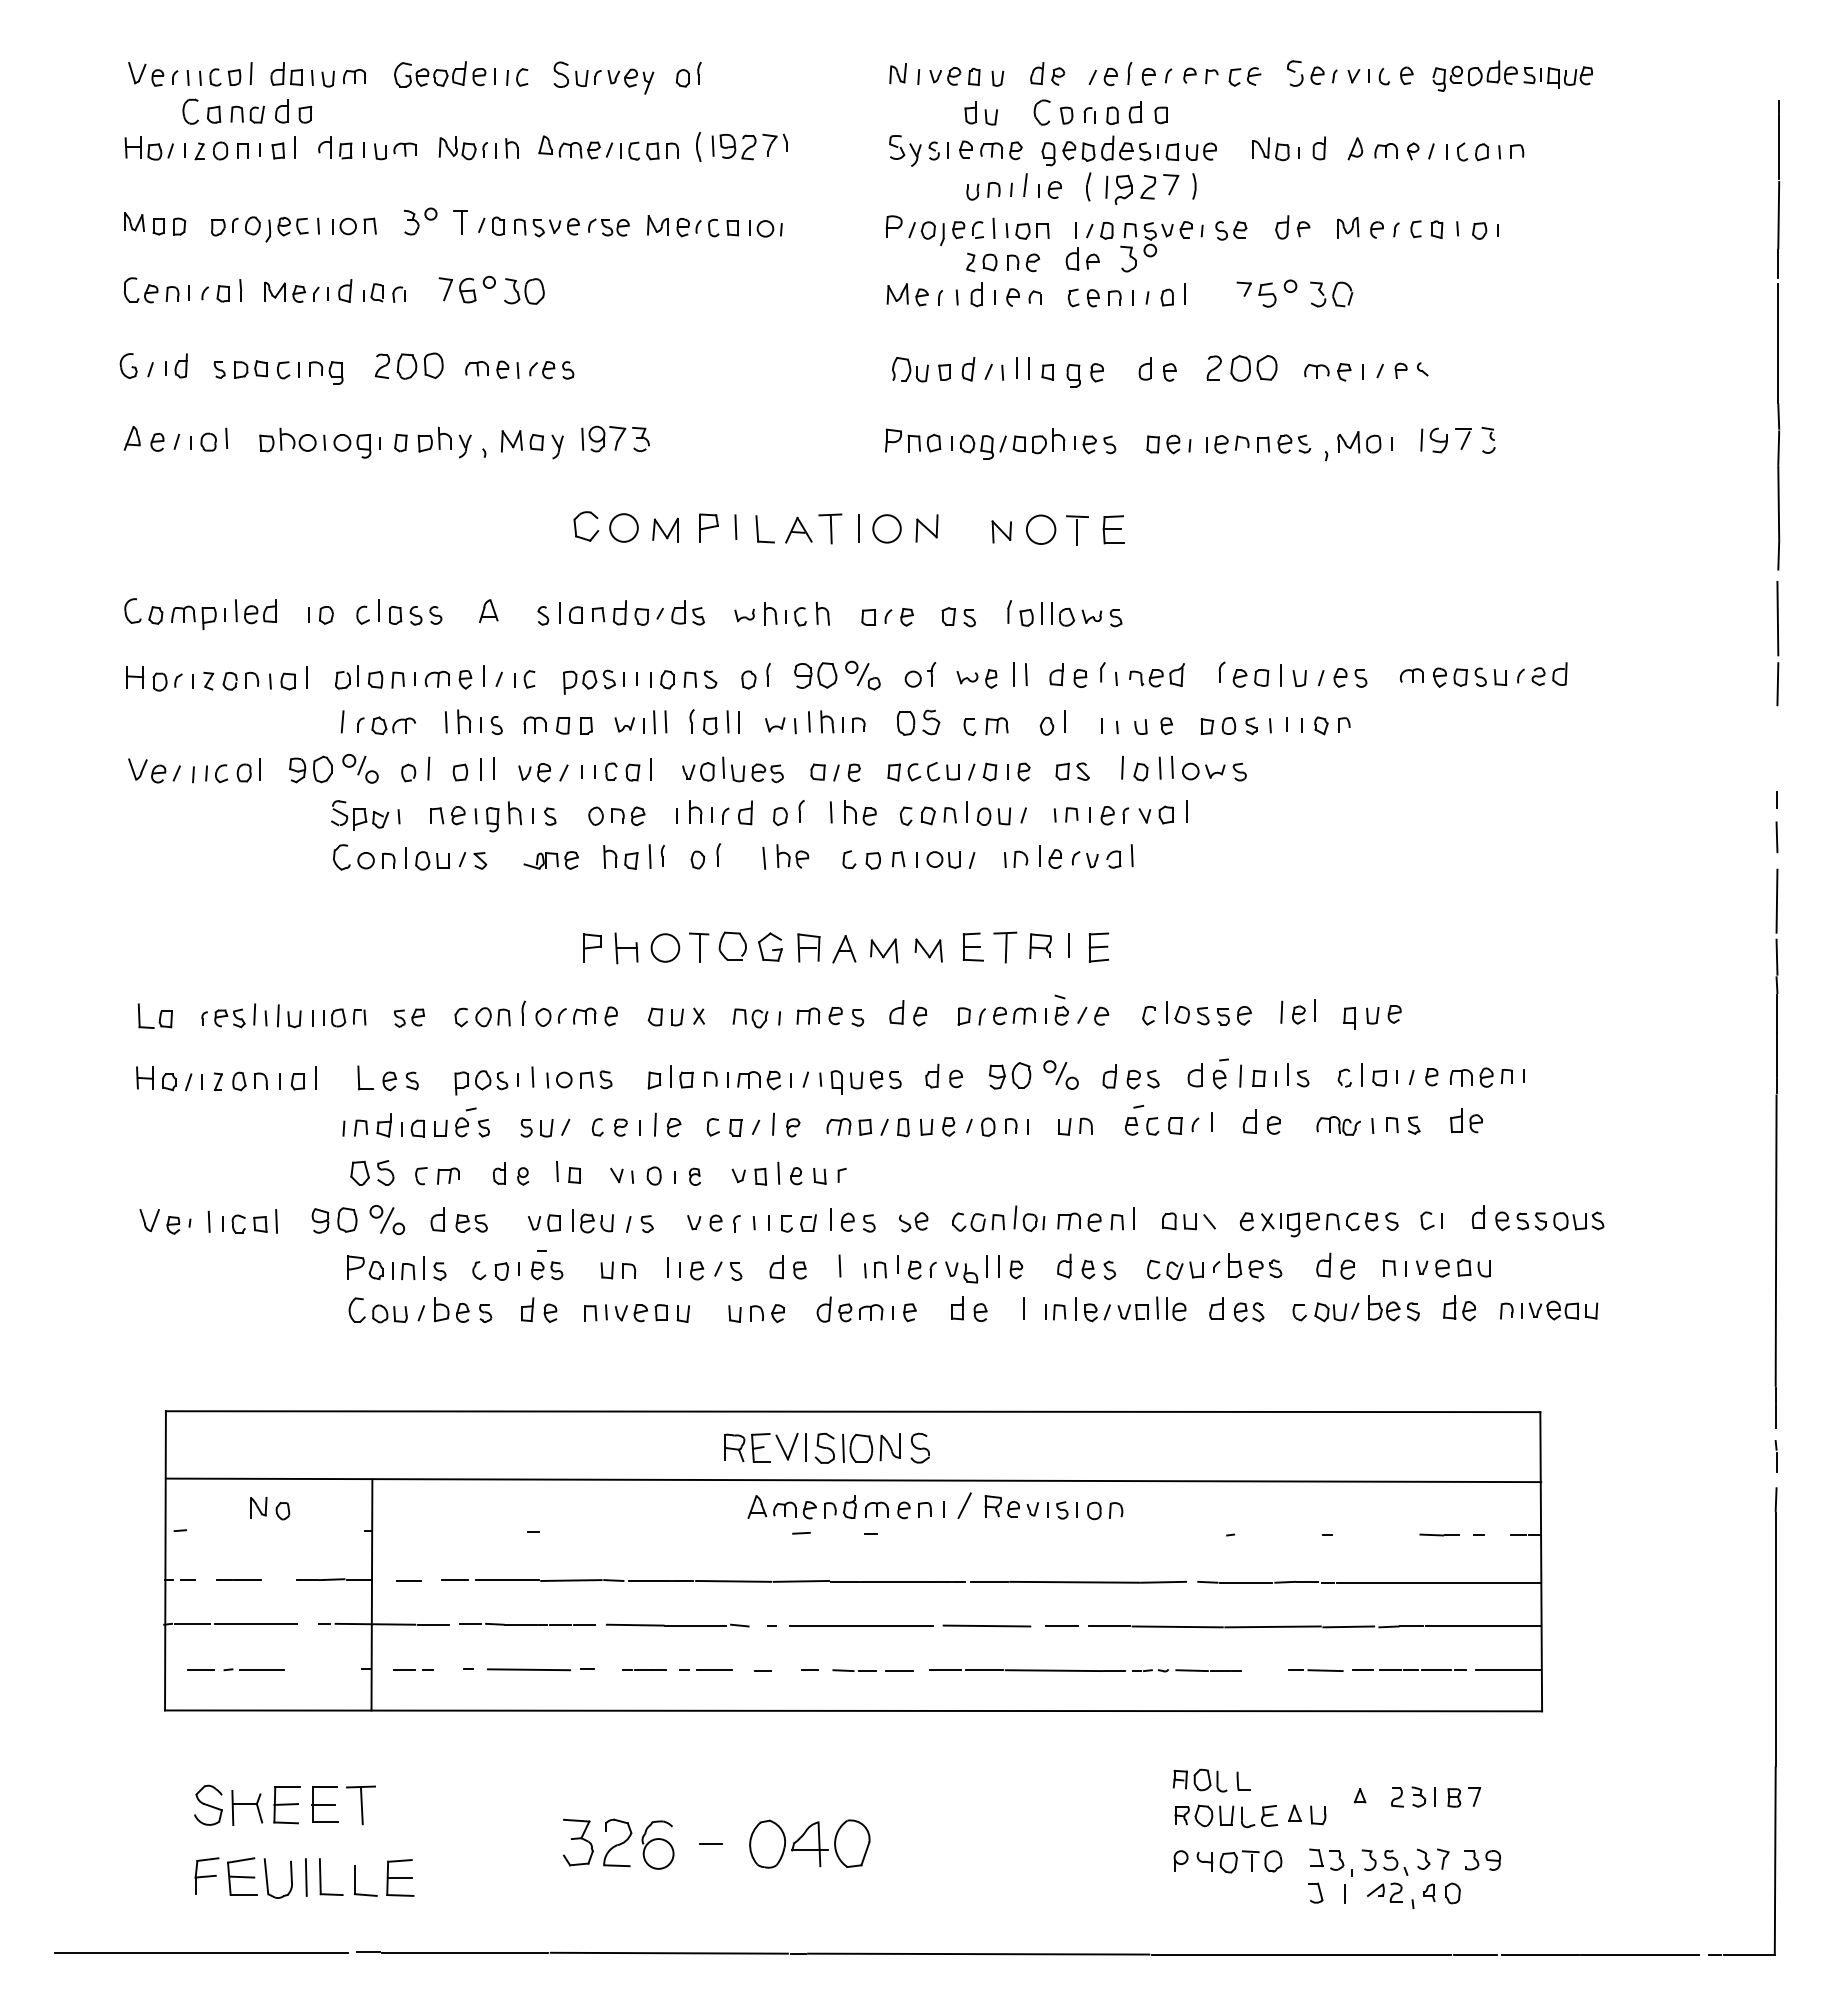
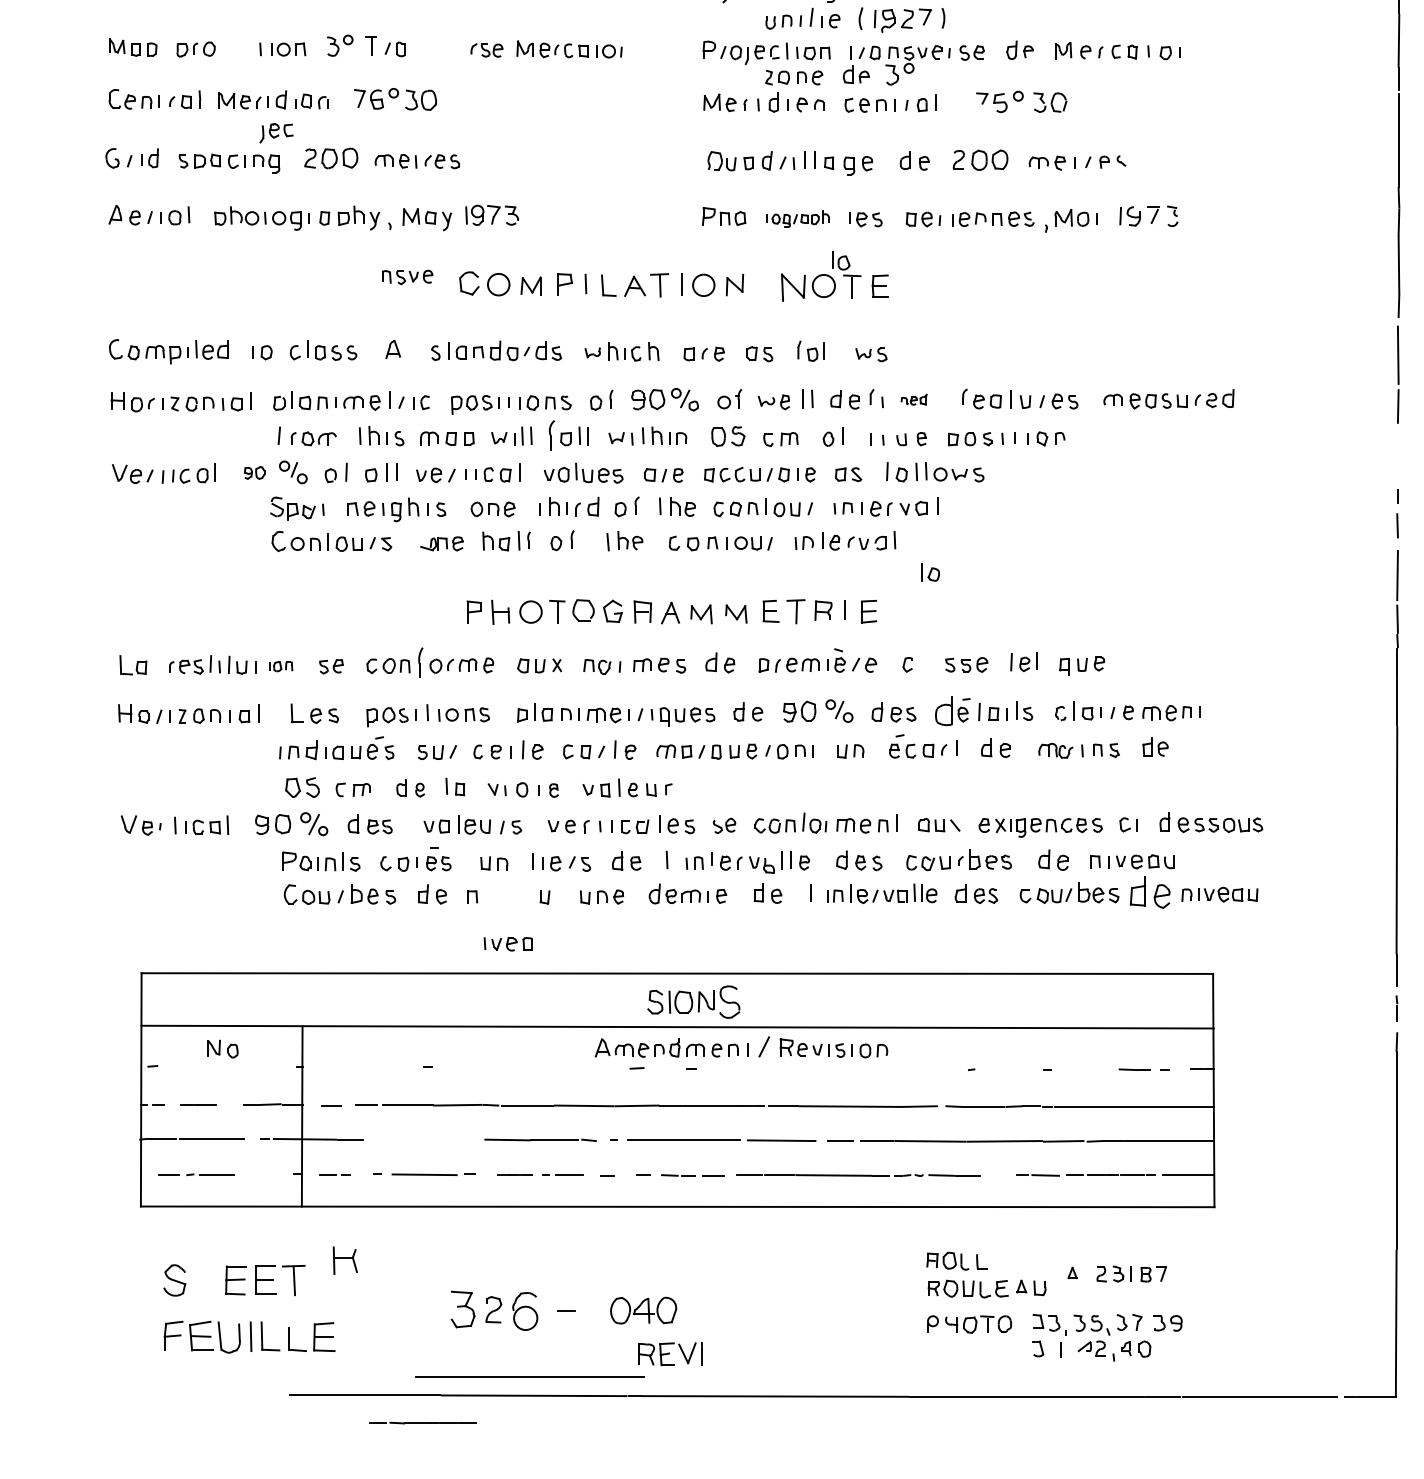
part: (546, 227) -> (407, 277), moved
part: (286, 229) -> (276, 133), moved
part: (1008, 443) -> (798, 218), size x0.7
part: (1001, 531) -> (793, 287), size x1.6
part: (1063, 614) -> (841, 260), moved
part: (1156, 675) -> (913, 399), size x0.6
part: (691, 721) -> (551, 435), size x1.6
part: (310, 769) -> (254, 472), size x0.6
part: (523, 1012) -> (420, 662), size x1.6
part: (1177, 1012) -> (930, 572), moved
part: (344, 1017) -> (280, 666), size x0.7
part: (1194, 1075) -> (943, 711), size x1.6
part: (1459, 1308) -> (1150, 893), size x1.6
part: (636, 1313) -> (508, 944), moved
part: (765, 1447) -> (670, 1353), moved
part: (919, 1447) -> (729, 1001), size x1.4
line: (527, 1624) -> (422, 1423), moved
part: (247, 1807) -> (345, 1260), moved
part: (617, 1842) -> (493, 1309), size x0.7
part: (809, 1843) -> (643, 1310), size x0.7
line: (201, 1952) -> (530, 1376), moved

